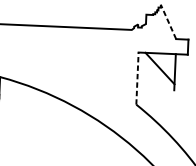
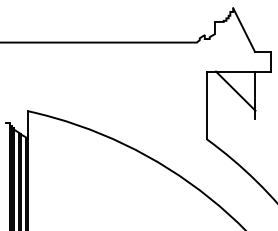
line: (168, 21) -> (243, 29), dashed -> solid
line: (137, 78) -> (206, 105), dashed -> solid

